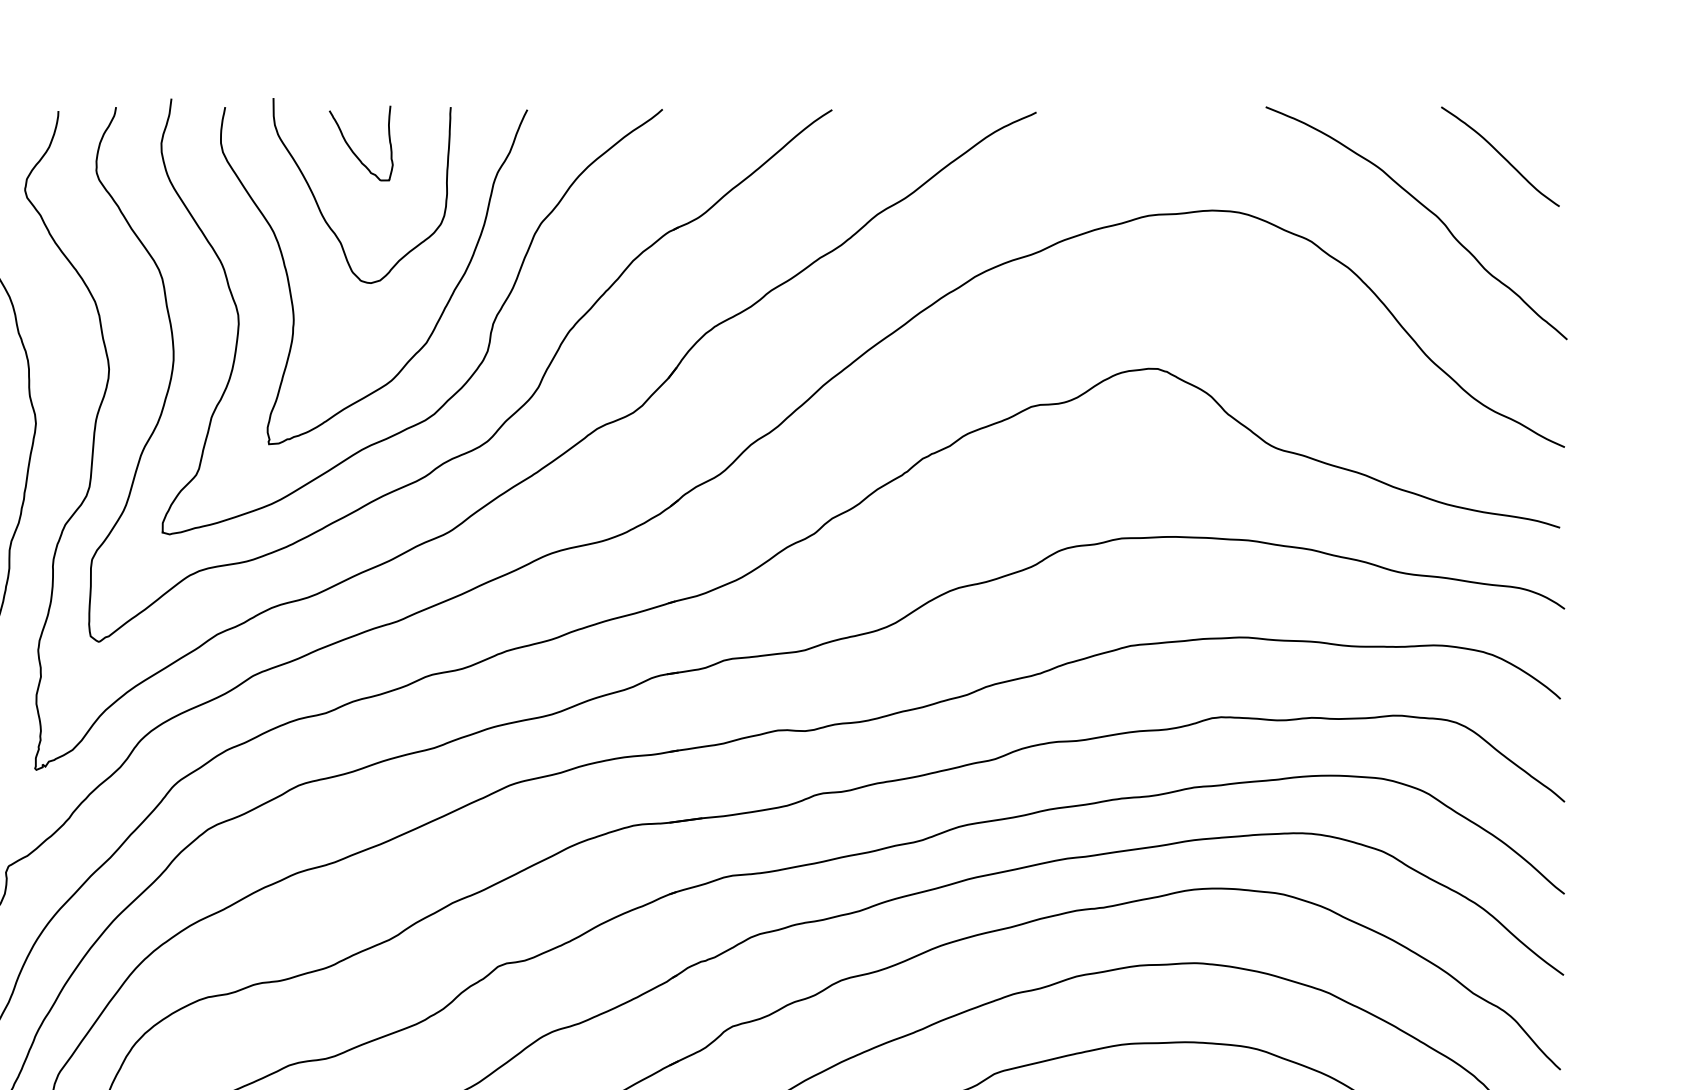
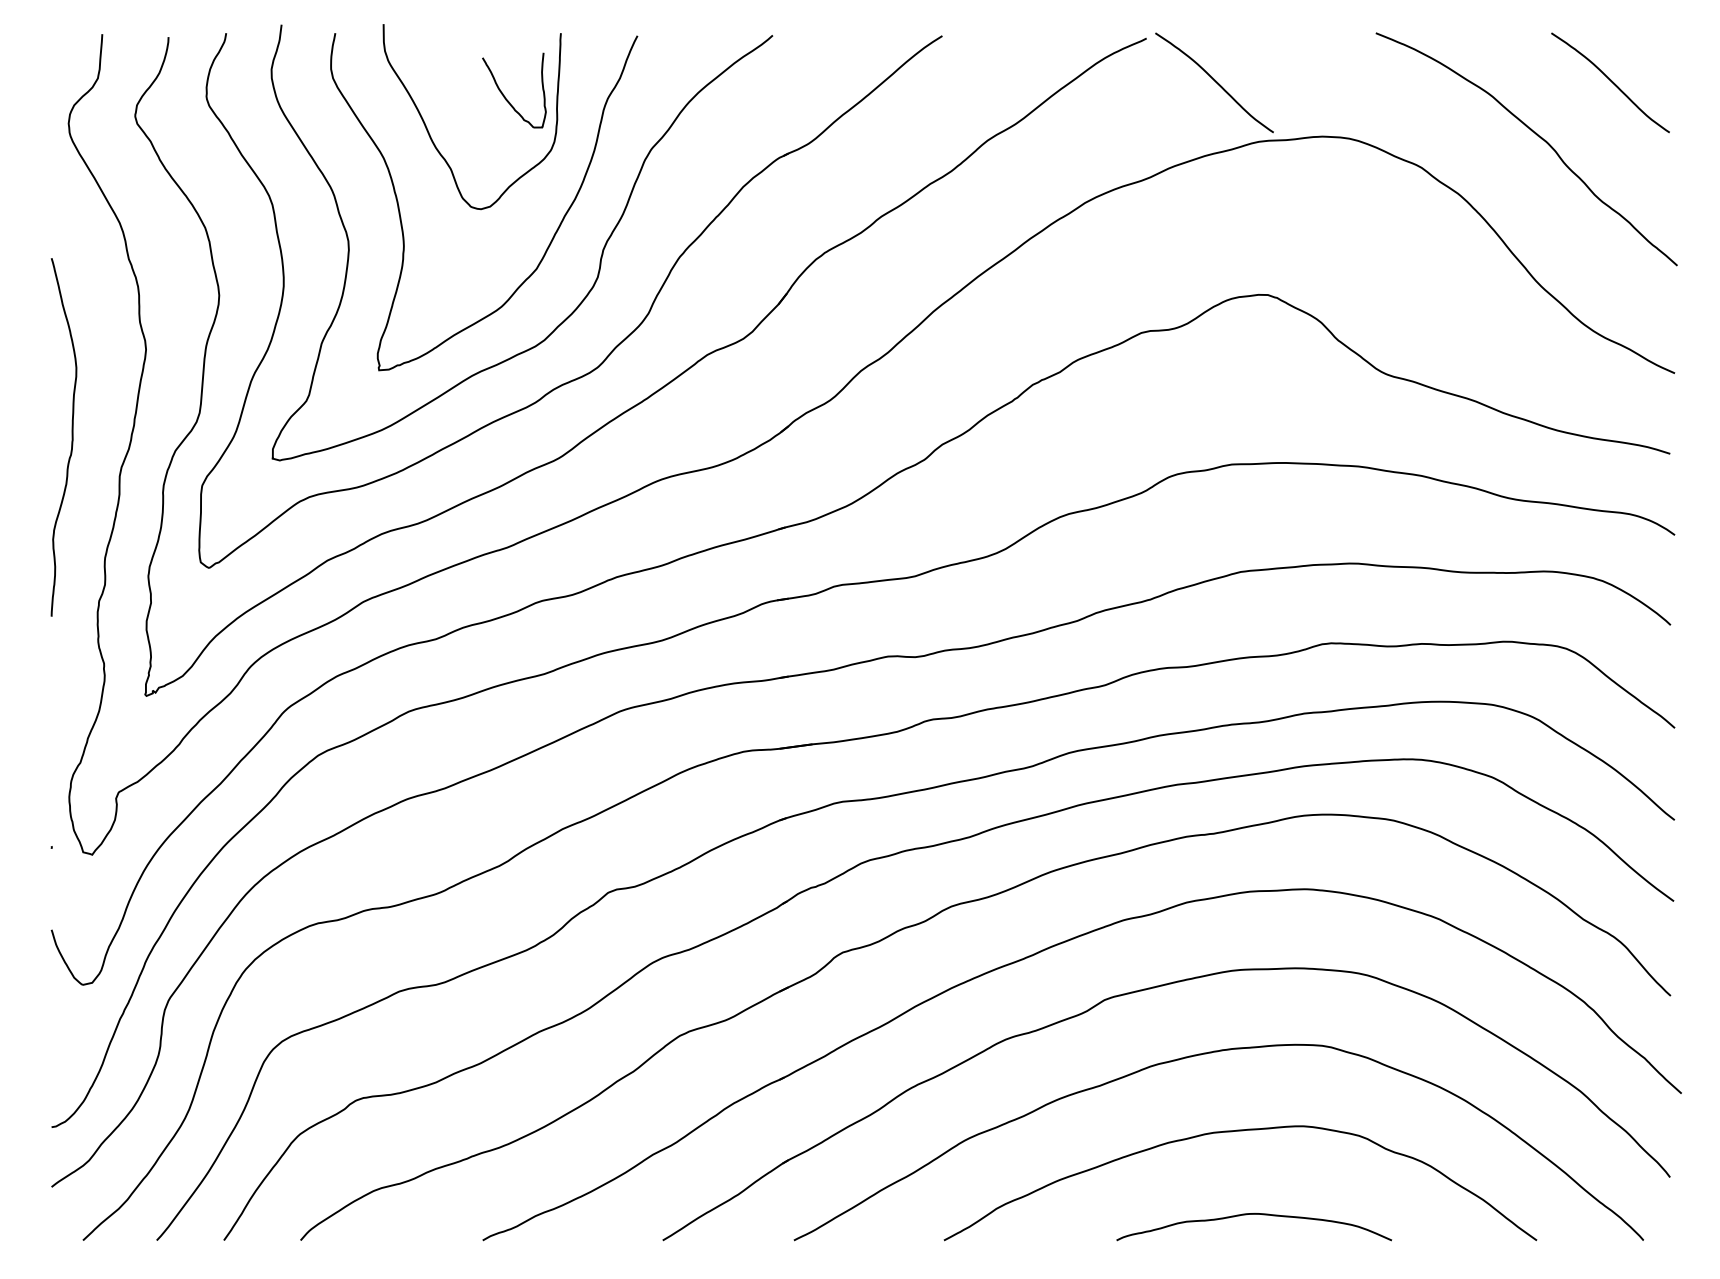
curve: (352, 149) -> (505, 96), moved
curve: (1104, 155) -> (1214, 81), added

